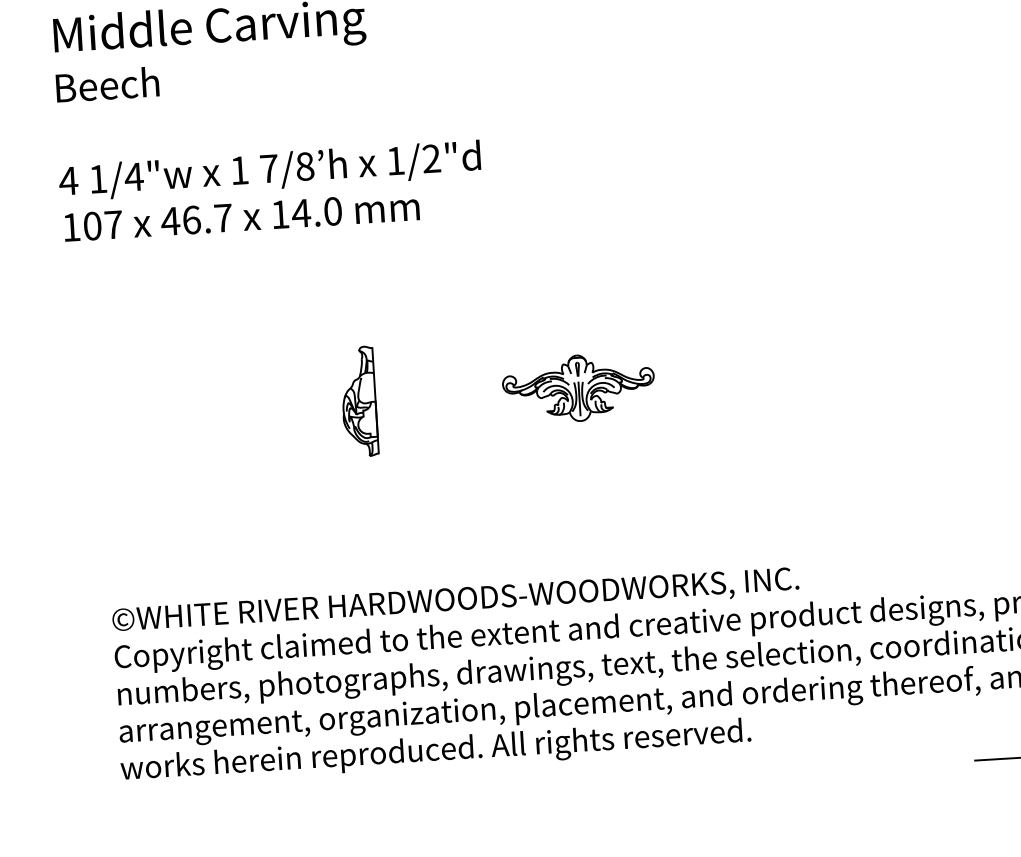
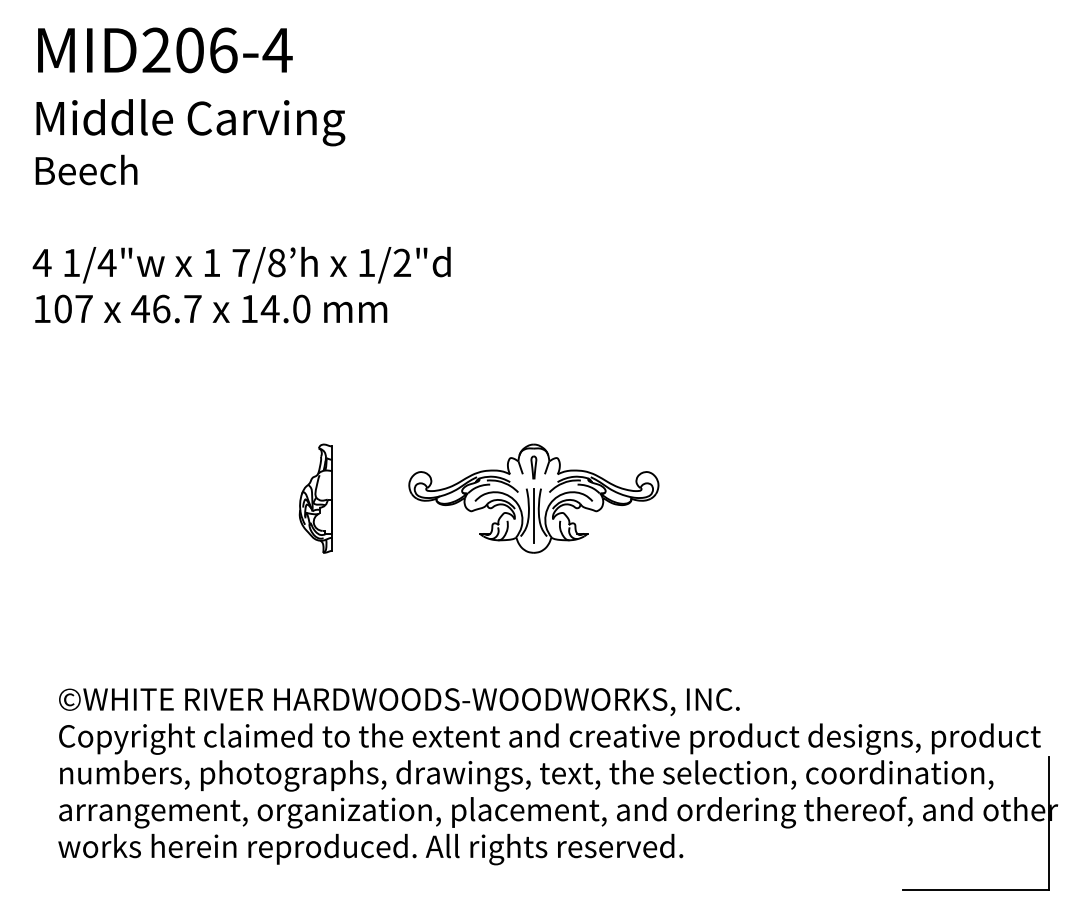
part: (578, 388) -> (533, 498), size x1.67

